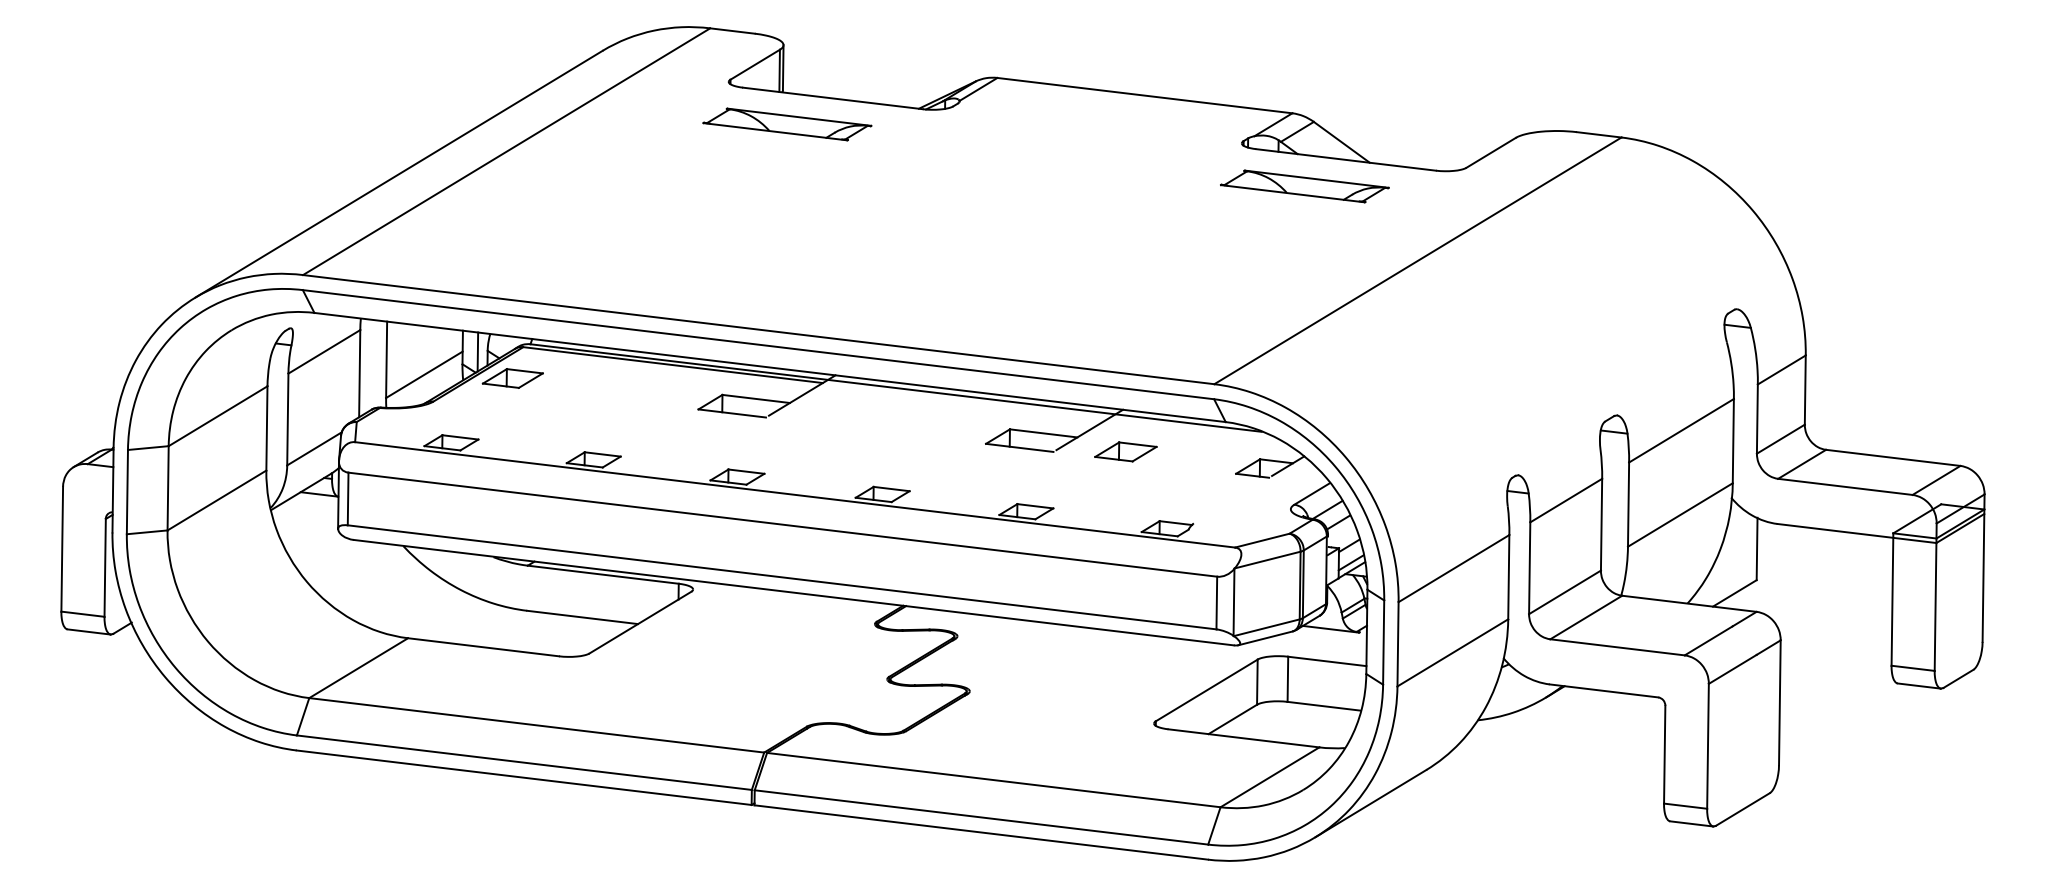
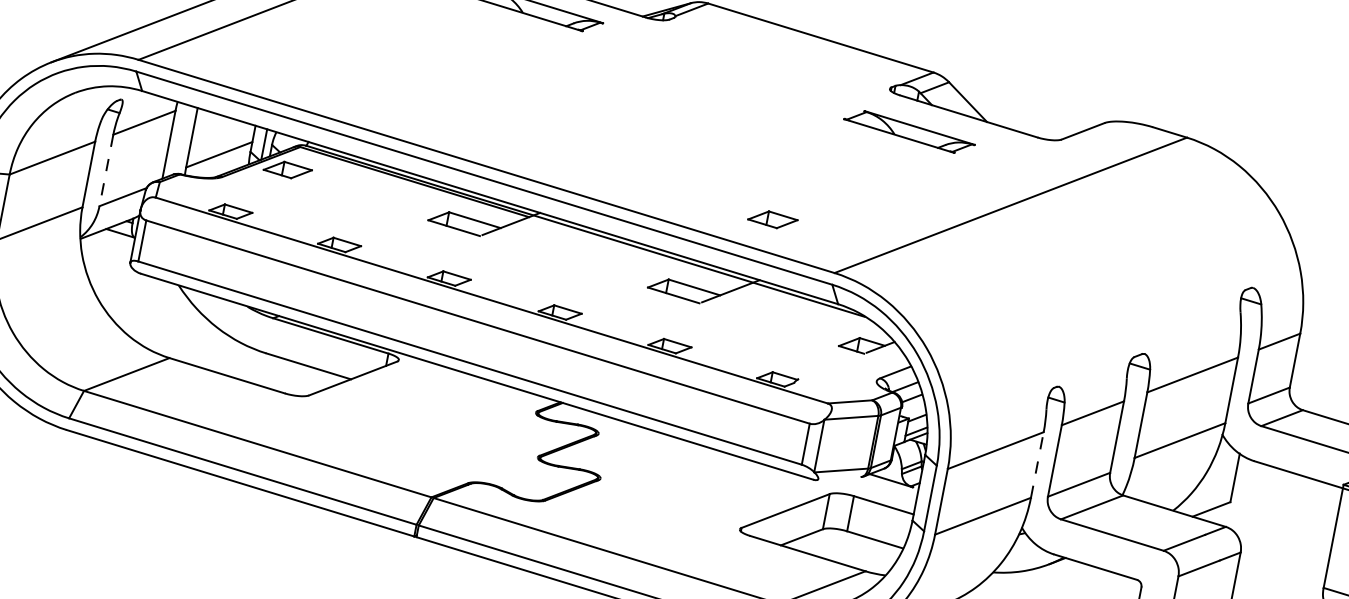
part: (1304, 186) -> (909, 131), moved
line: (287, 419) -> (106, 170), solid -> dashed
part: (1125, 451) -> (772, 219), moved
line: (1508, 576) -> (1037, 464), solid -> dashed
line: (1265, 638) -> (838, 478), removed

